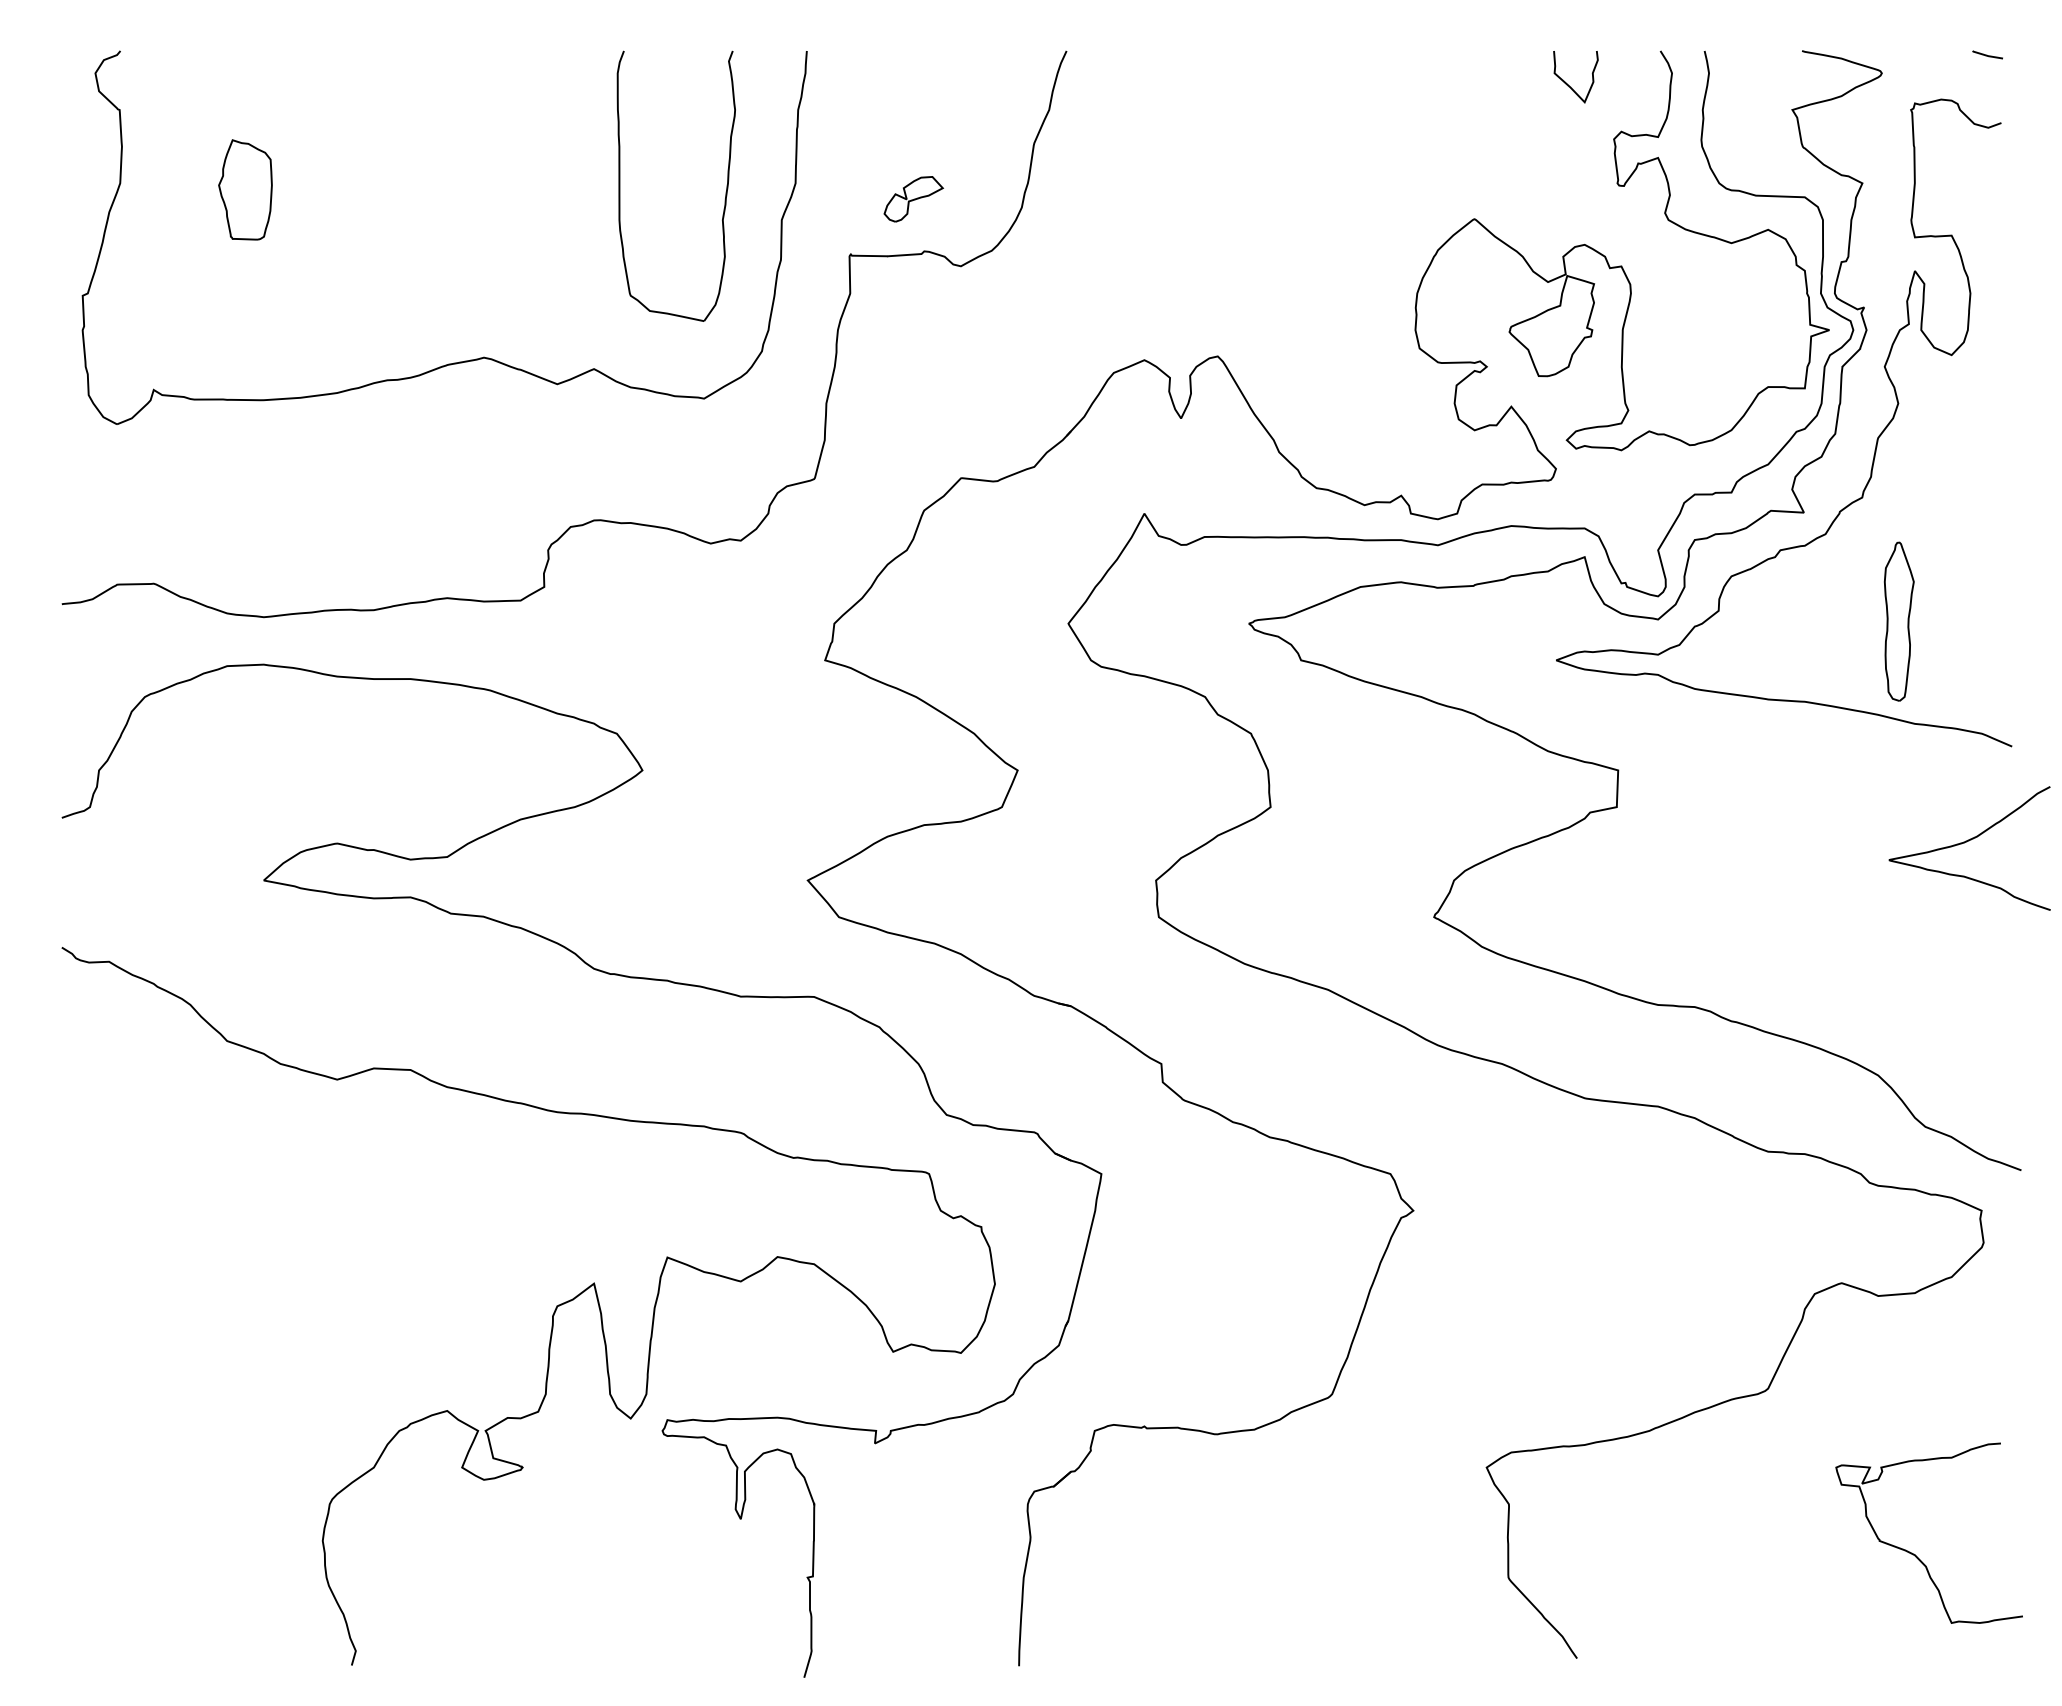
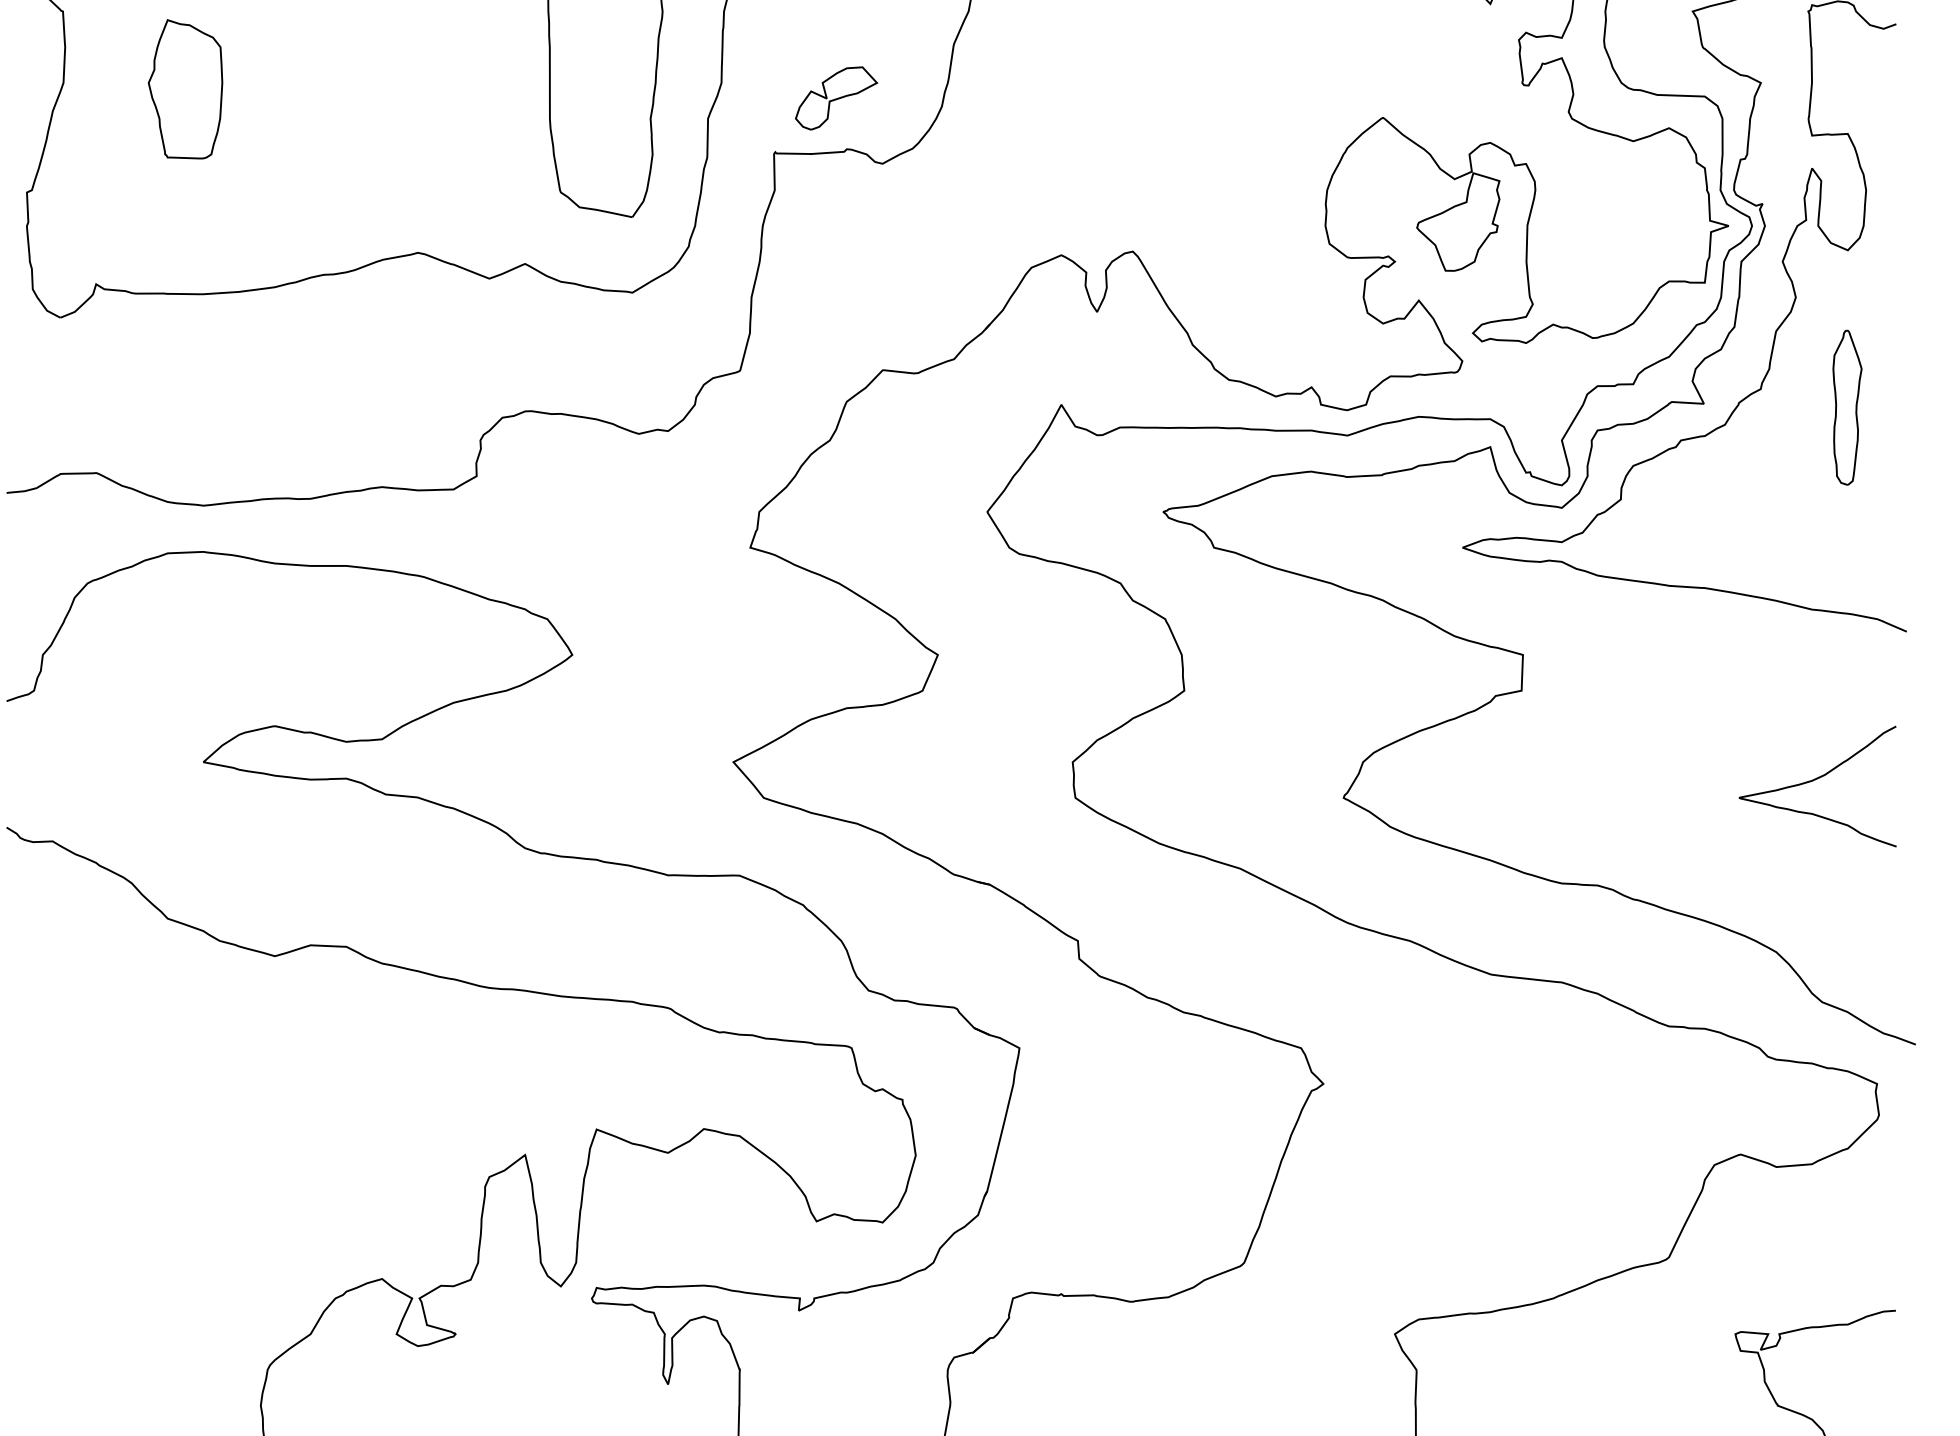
part: (245, 189) -> (185, 88), size x1.43
part: (913, 199) -> (836, 98), size x1.43
part: (1898, 621) -> (1846, 407), moved
curve: (1966, 842) -> (1814, 780), moved

